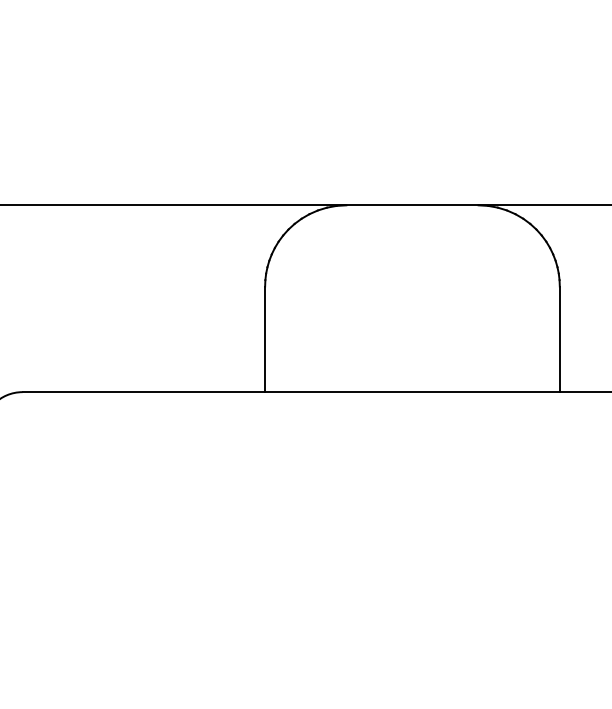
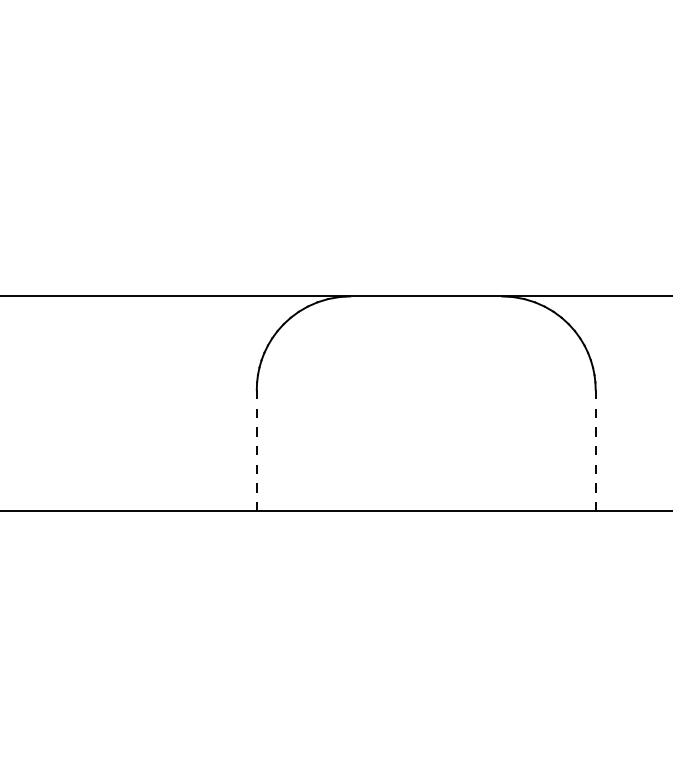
line: (265, 339) -> (257, 450), solid -> dashed
line: (559, 339) -> (595, 450), solid -> dashed

